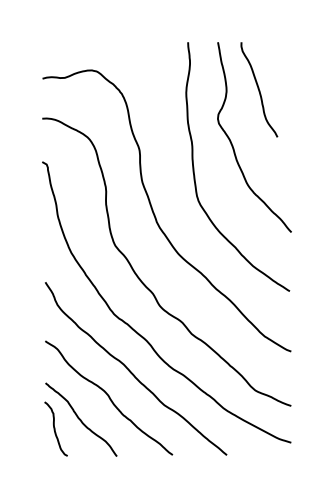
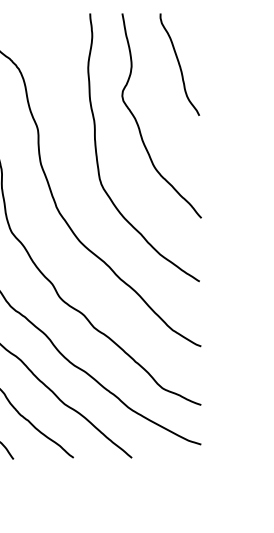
curve: (259, 89) -> (179, 64), moved

